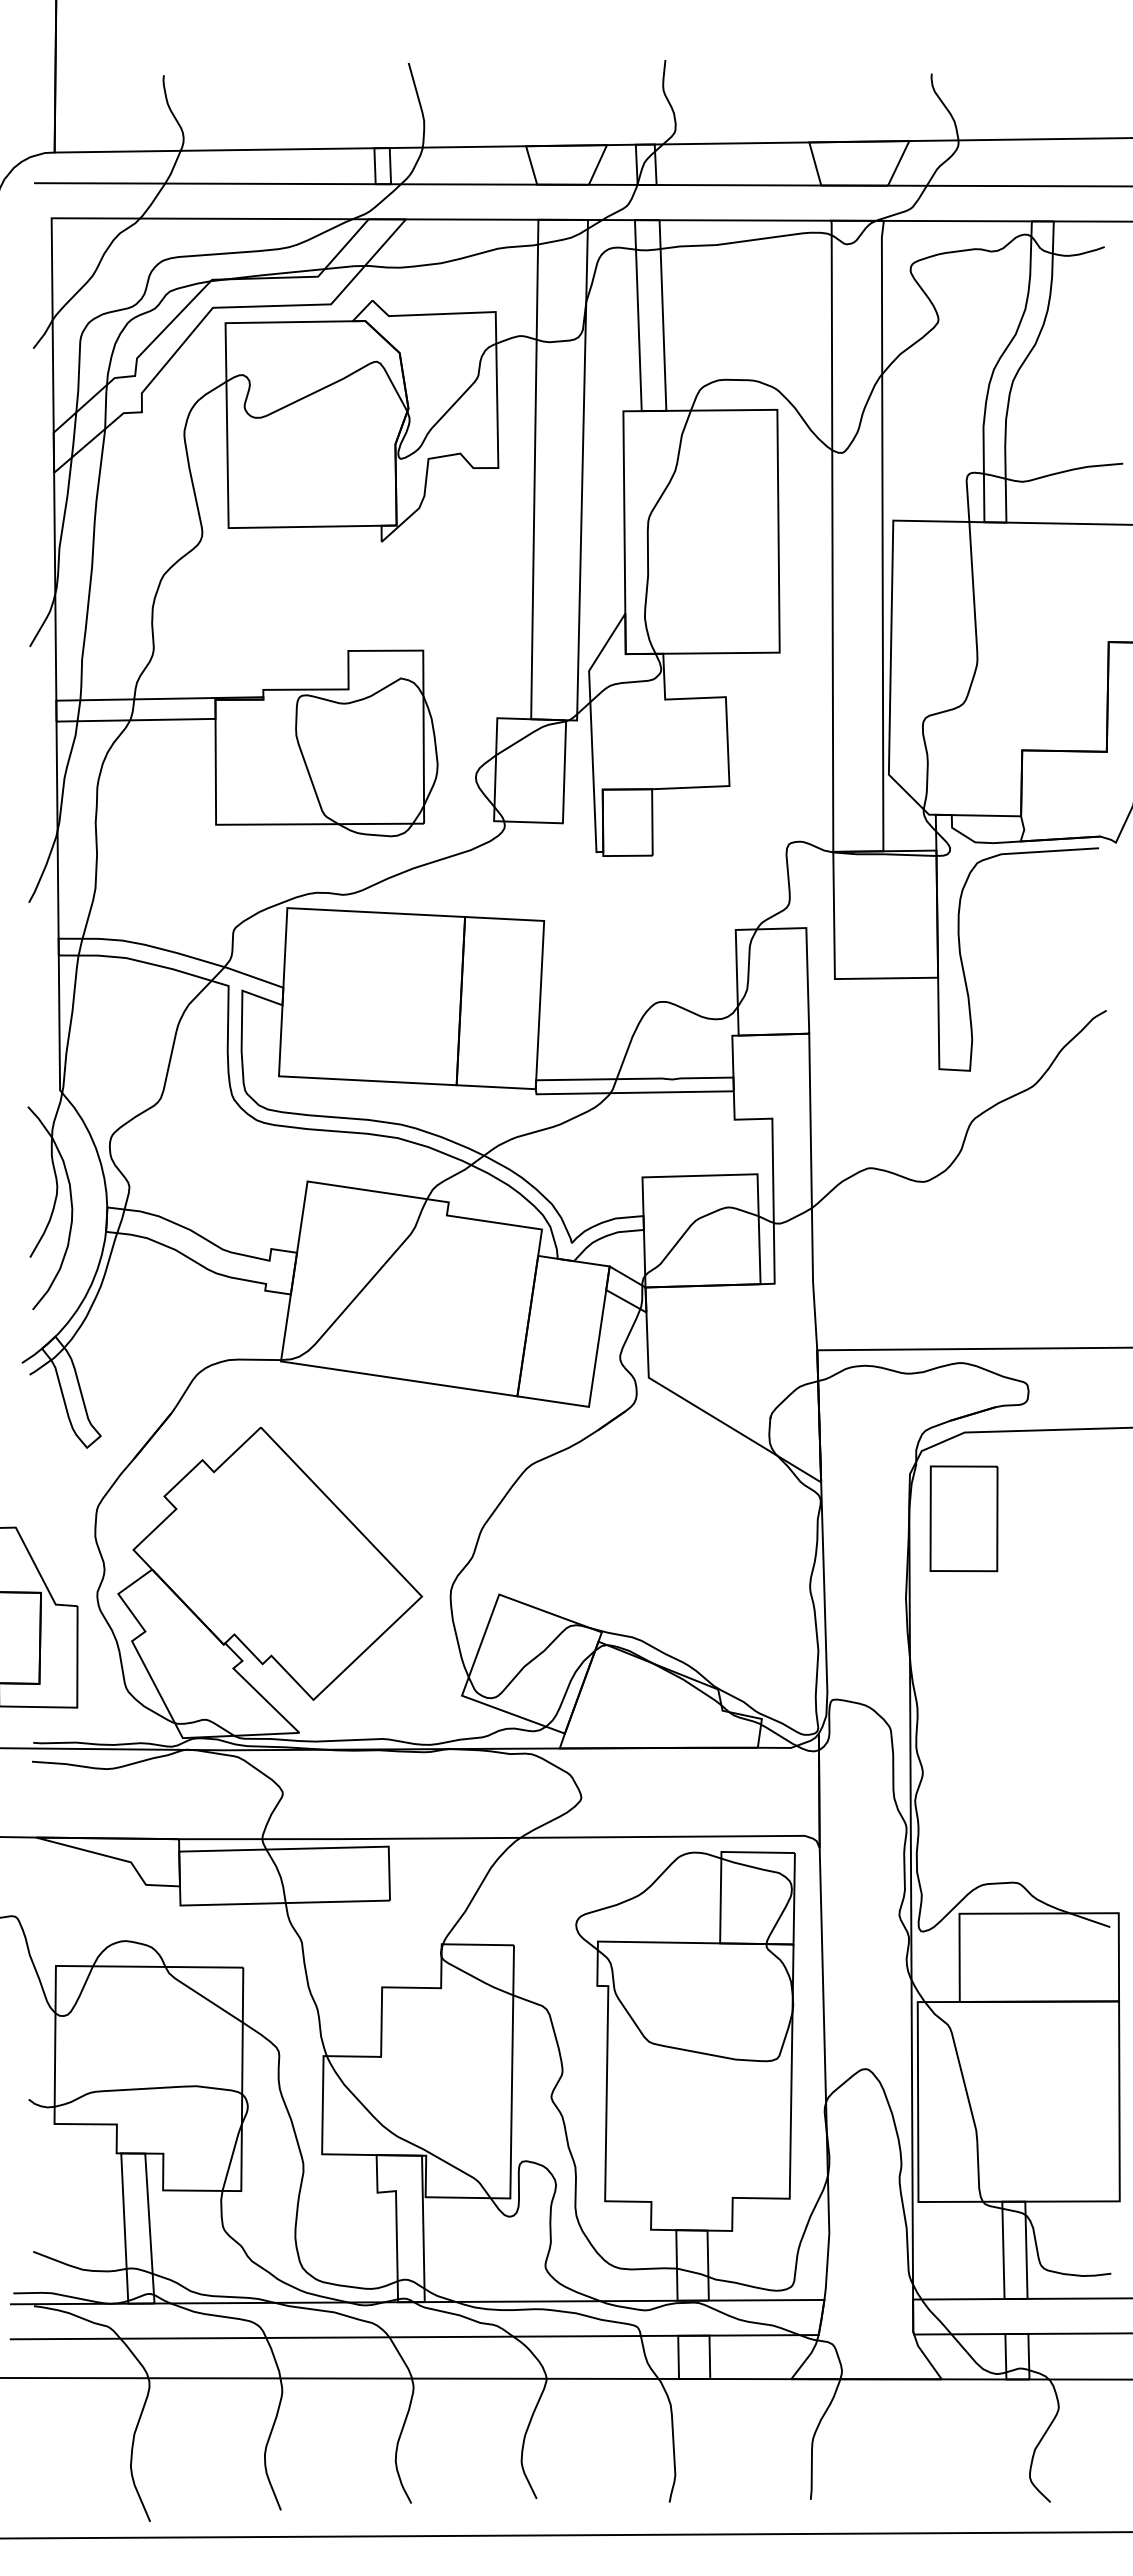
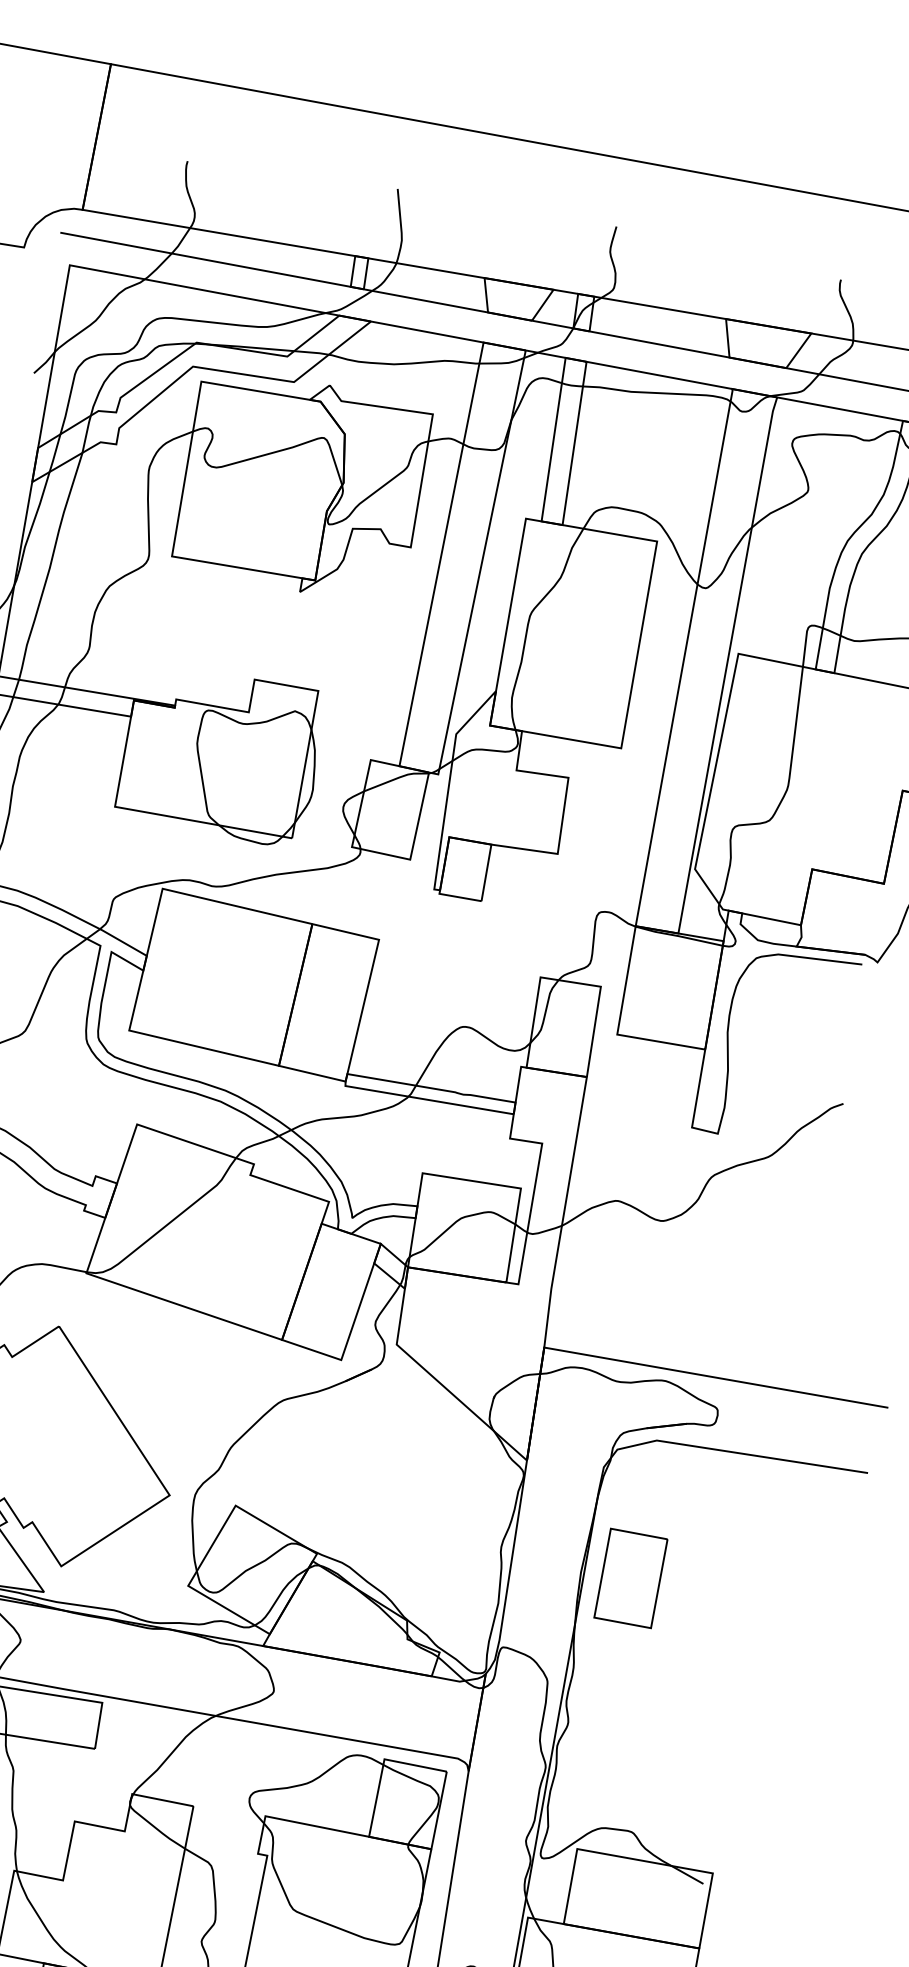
part: (963, 1518) -> (630, 1578), moved

